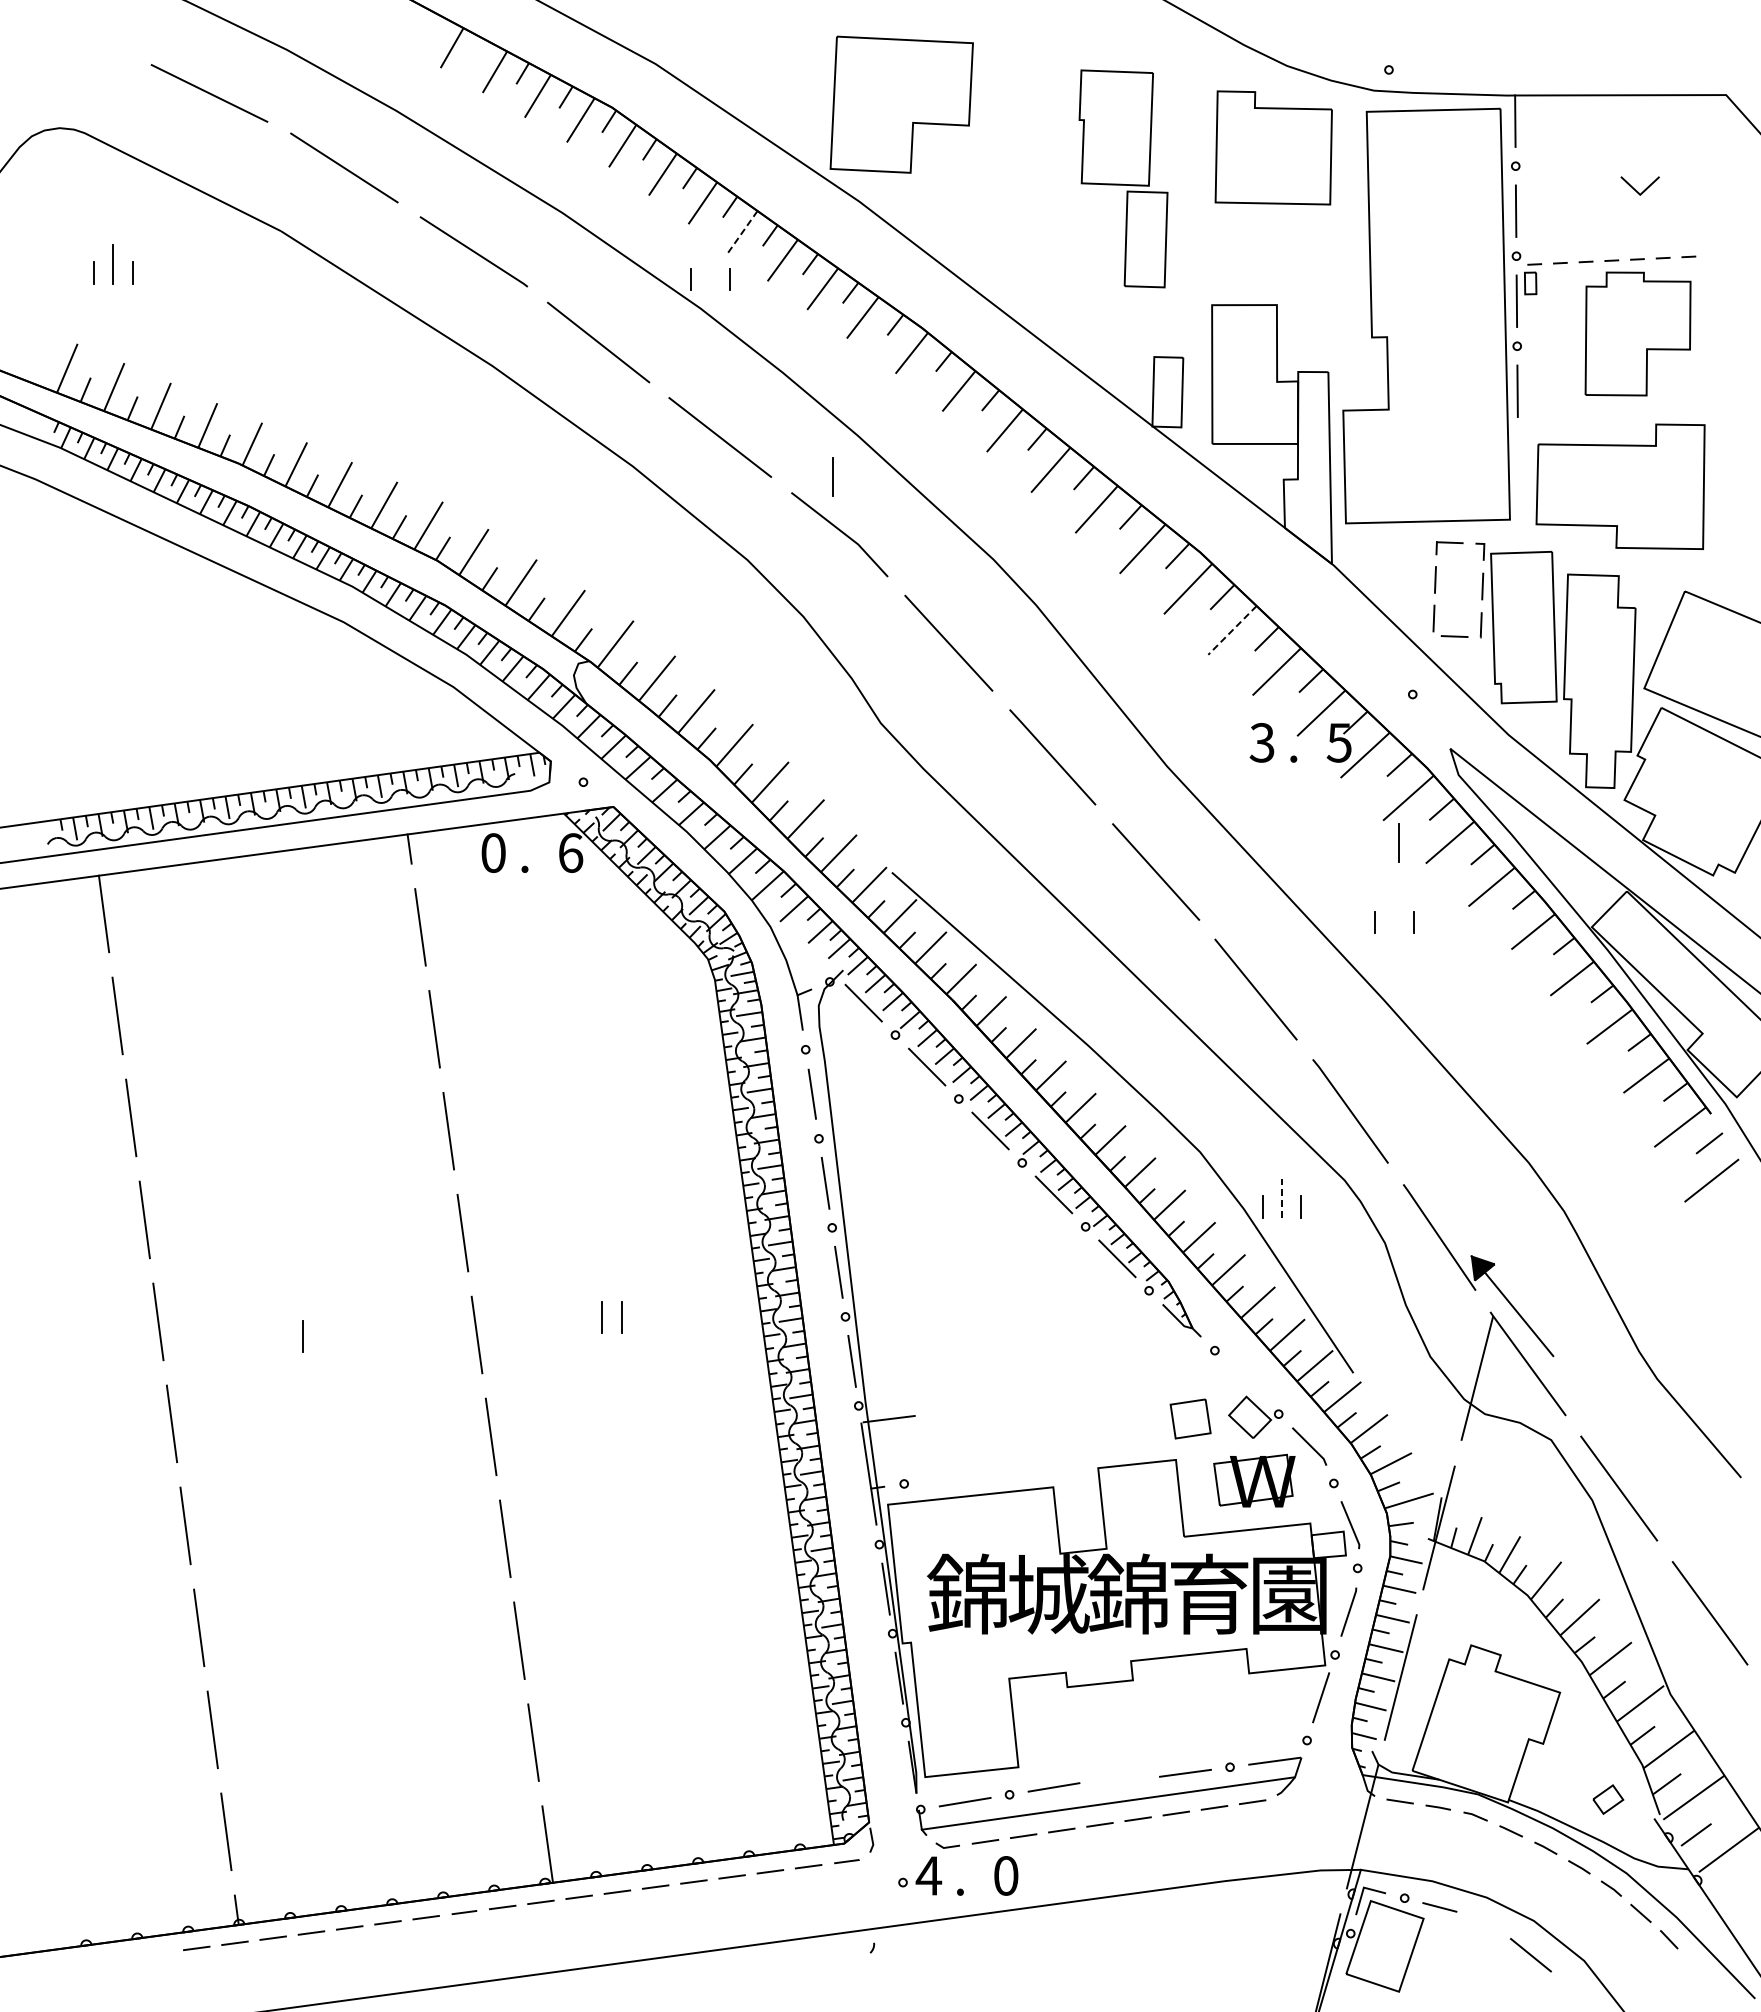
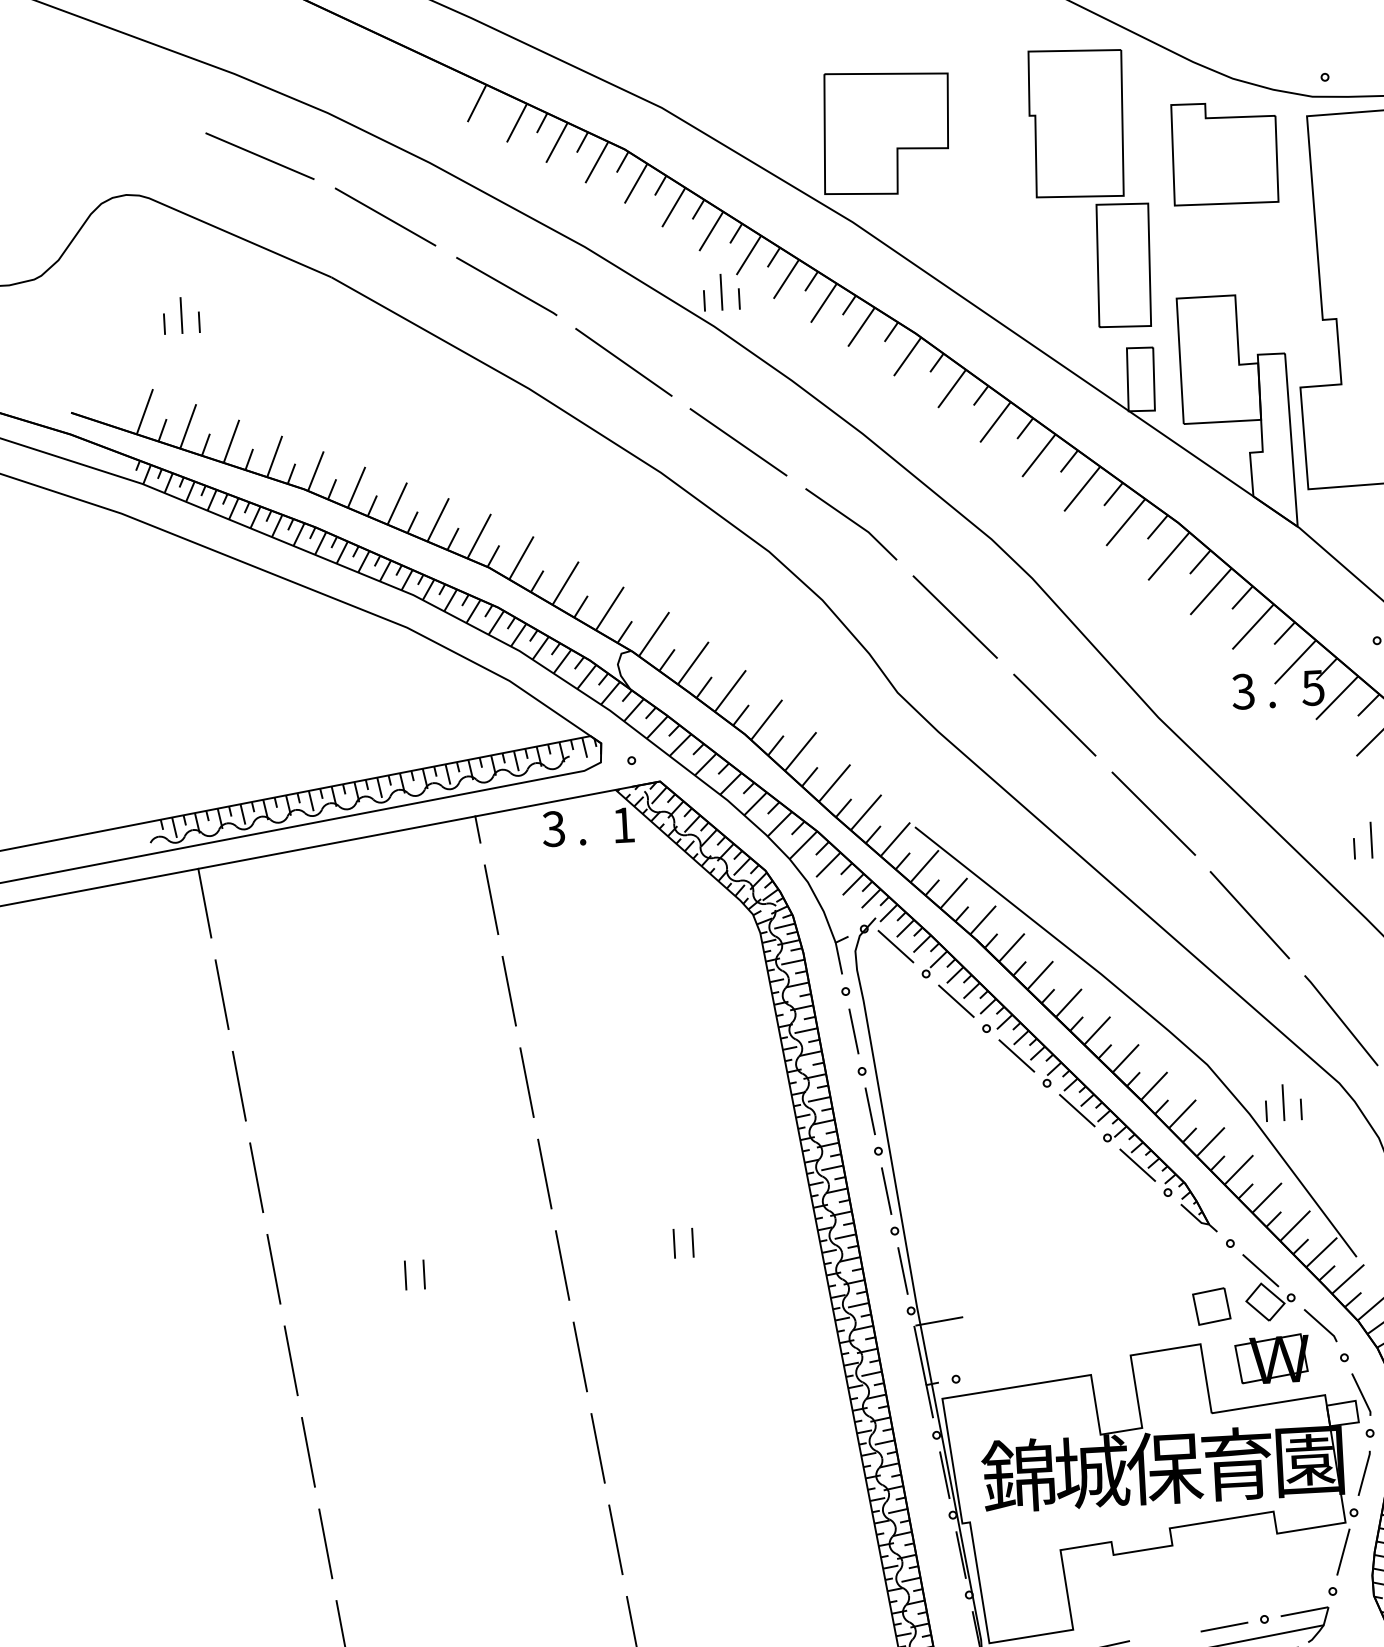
part: (1123, 178) -> (1090, 188), size x1.43
line: (742, 231) -> (748, 254), dashed -> solid
line: (832, 476) -> (720, 291), moved
line: (1232, 630) -> (1211, 591), dashed -> solid
line: (1398, 842) -> (1371, 839), moved
text: (492, 852) -> (552, 828), 0 -> 3
text: (571, 852) -> (624, 824), 6 -> 1
line: (1281, 1197) -> (1283, 1101), dashed -> solid
line: (323, 1336) -> (423, 1274), added
line: (1246, 1382) -> (1260, 1270), added
text: (1129, 1593) -> (1165, 1467), 錦 -> 保

